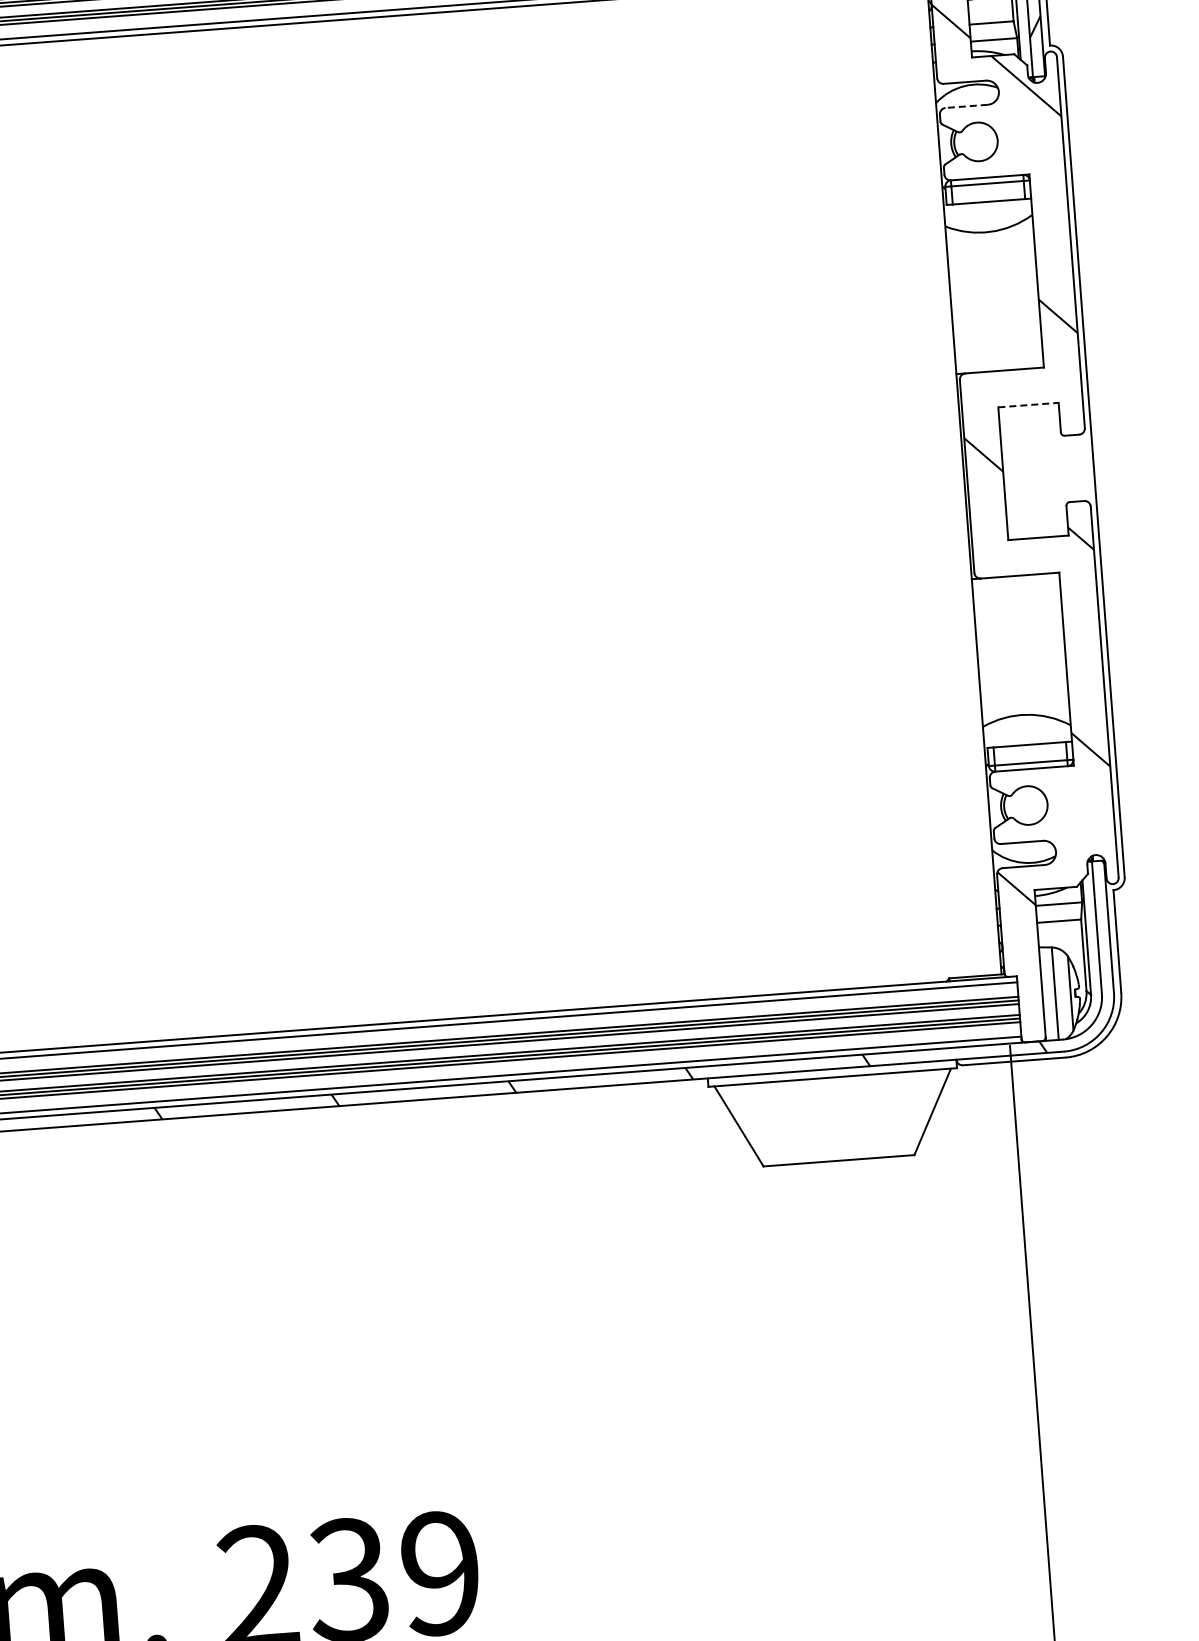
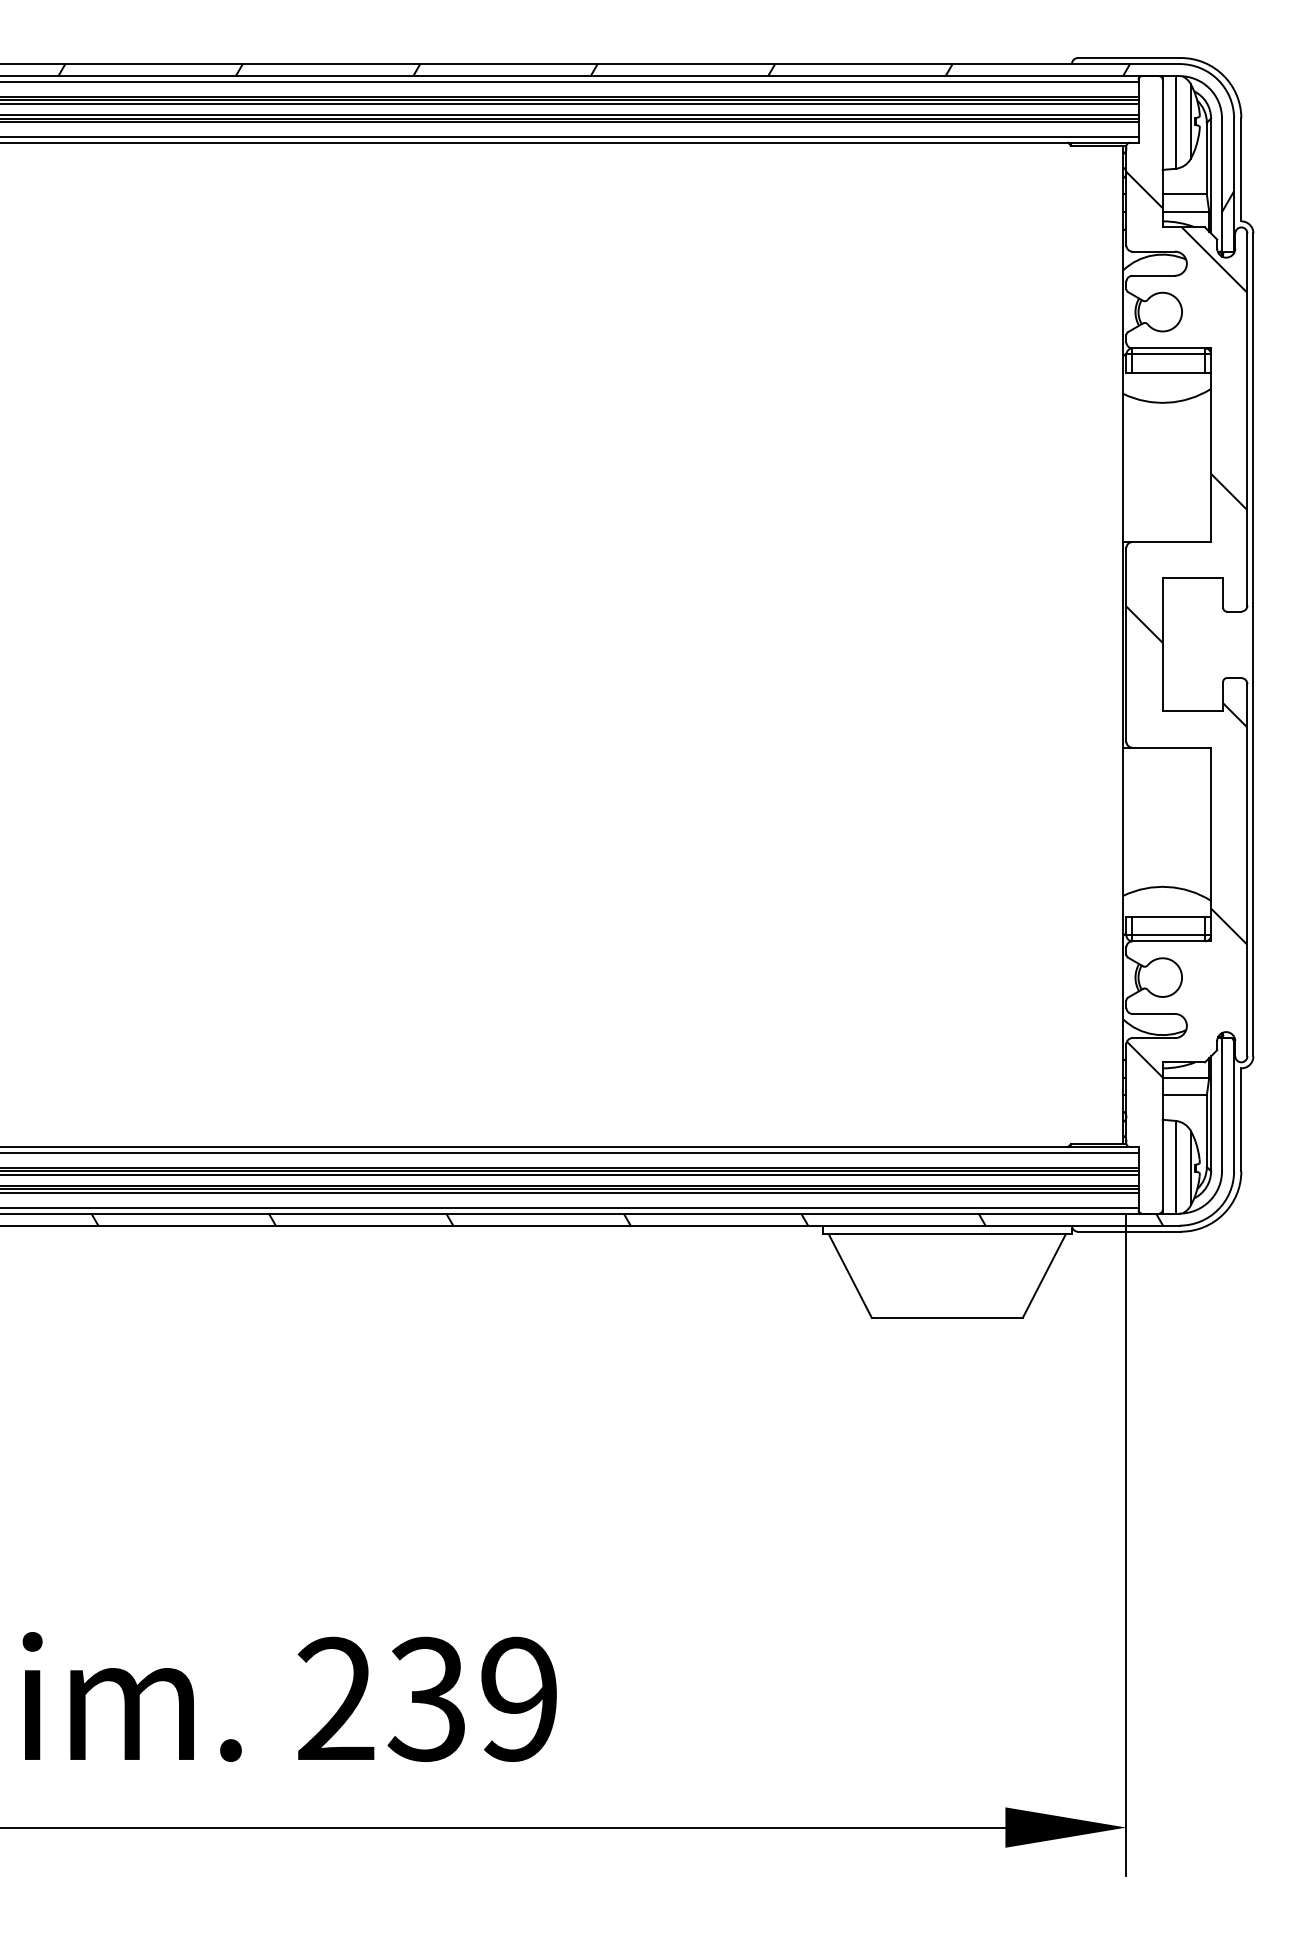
line: (966, 106) -> (1153, 275), dashed -> solid
line: (1029, 405) -> (1193, 578), dashed -> solid

